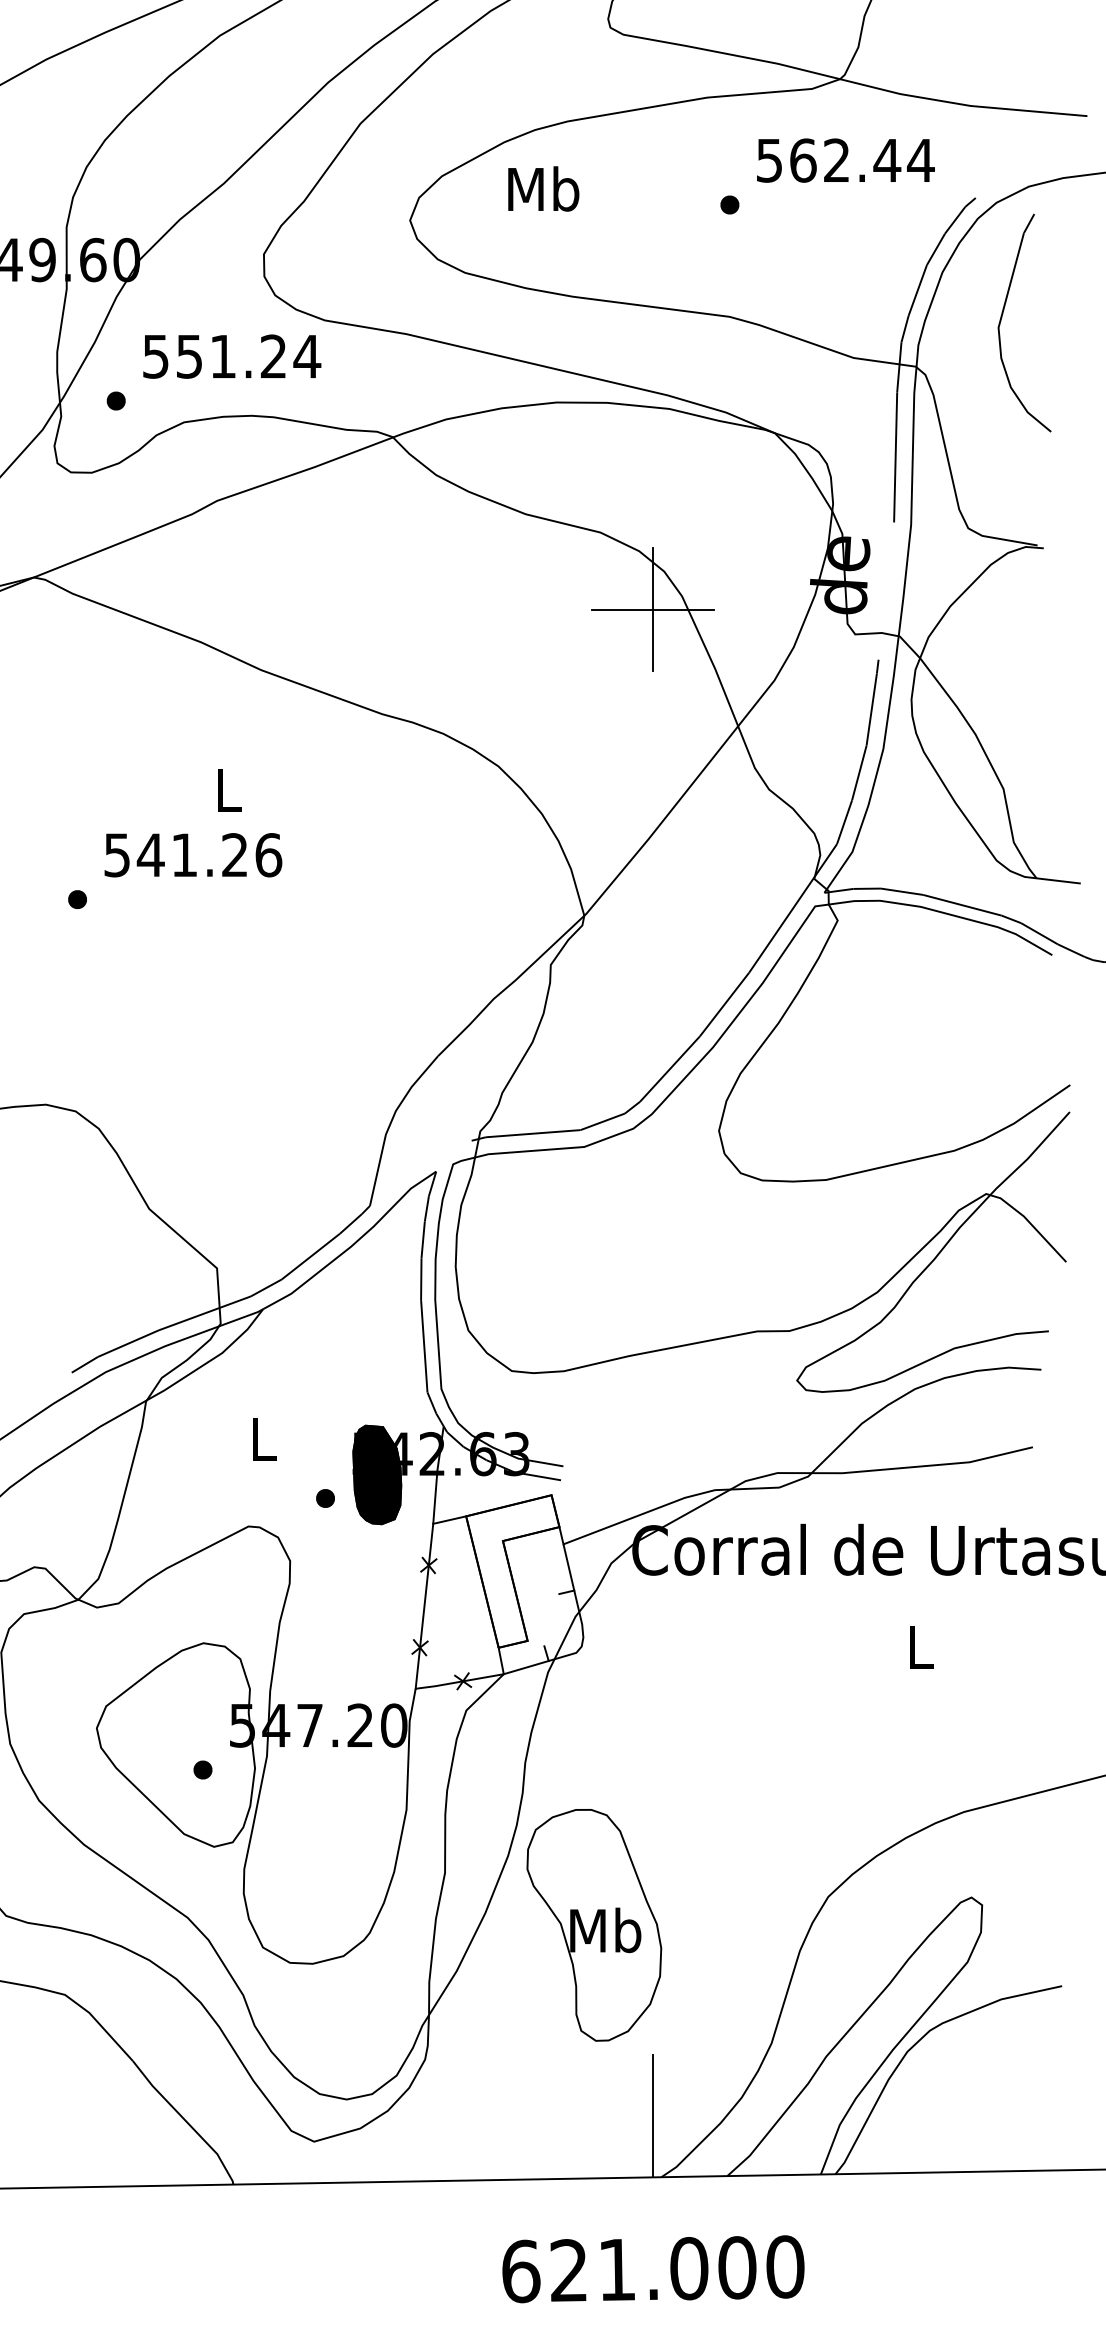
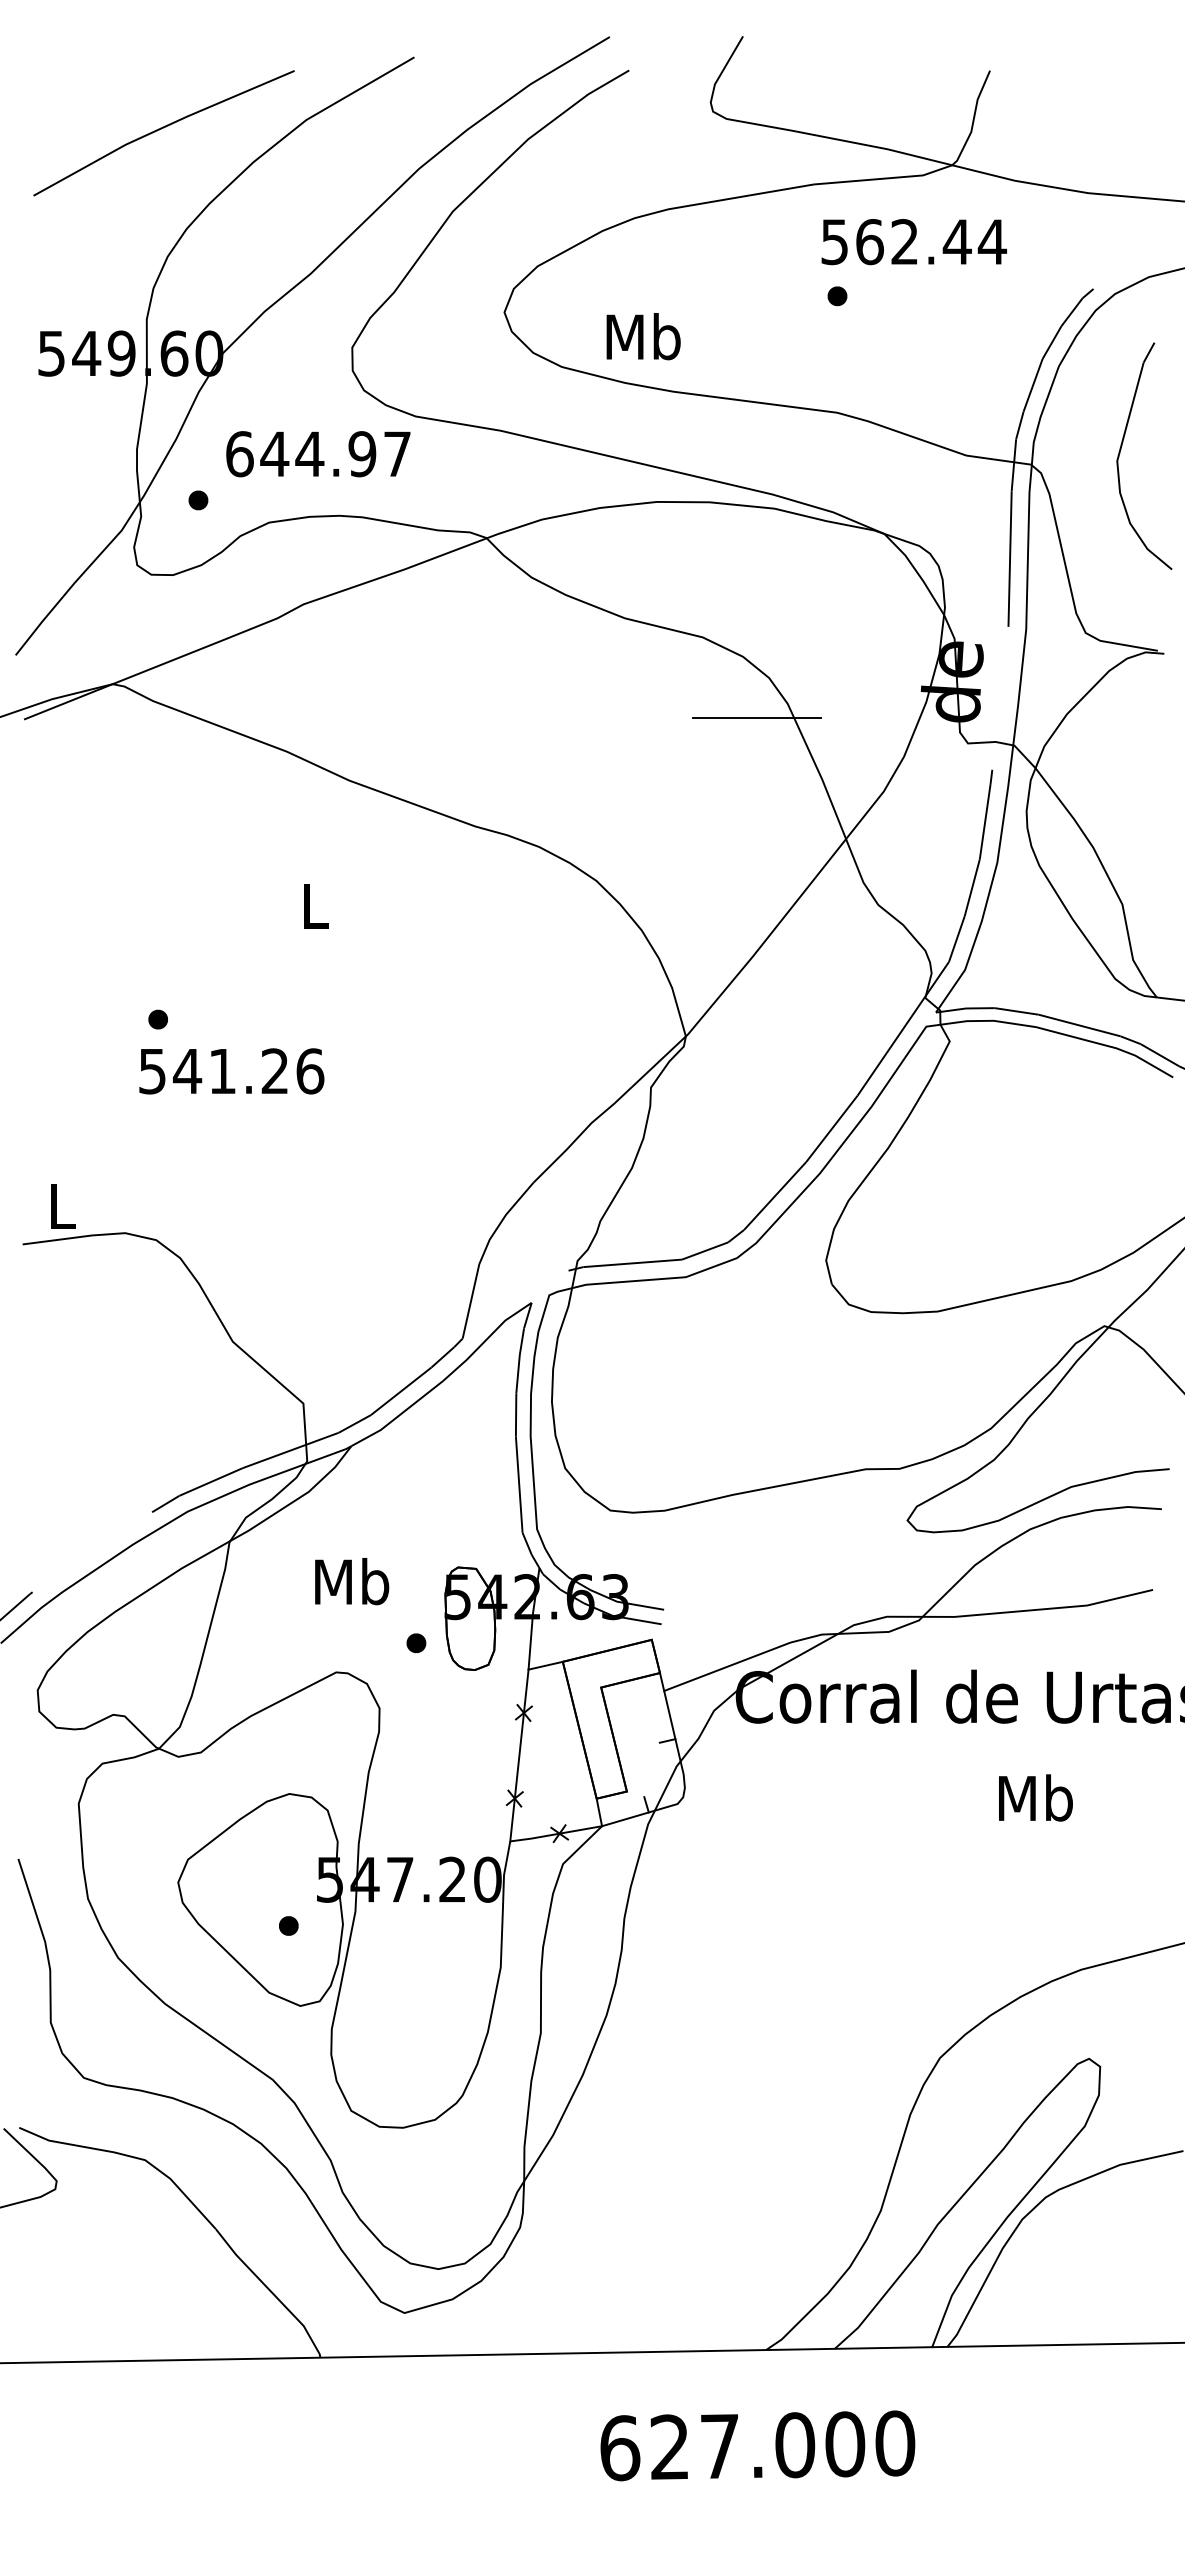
text: (845, 161) -> (913, 242), moved
text: (543, 188) -> (643, 336), moved
part: (1003, 313) -> (1122, 446), moved
text: (231, 356) -> (318, 454), 551.24 -> 644.97
line: (653, 609) -> (757, 717), removed
text: (193, 855) -> (231, 1071), moved
text: (264, 1439) -> (352, 1581), L -> Mb
fill: (377, 1474) -> (470, 1618), removed
text: (920, 1646) -> (1035, 1797), L -> Mb
part: (593, 1925) -> (695, 2087), removed
line: (653, 2116) -> (757, 2286), removed
text: (616, 2269) -> (719, 2446), 621.000 -> 627.000

